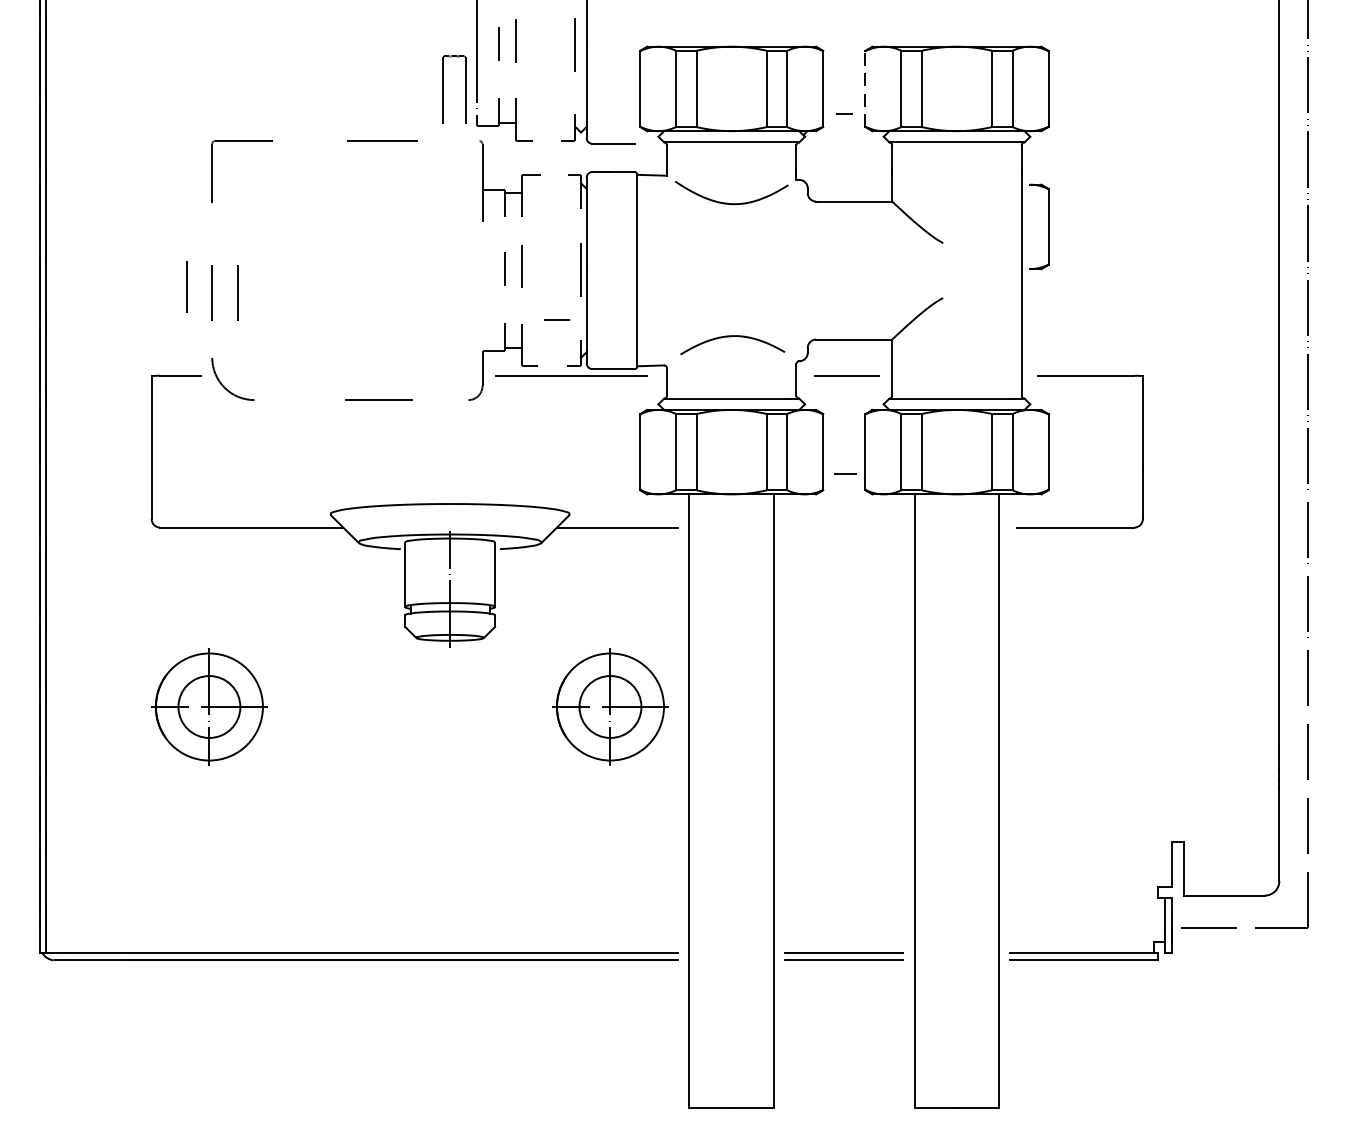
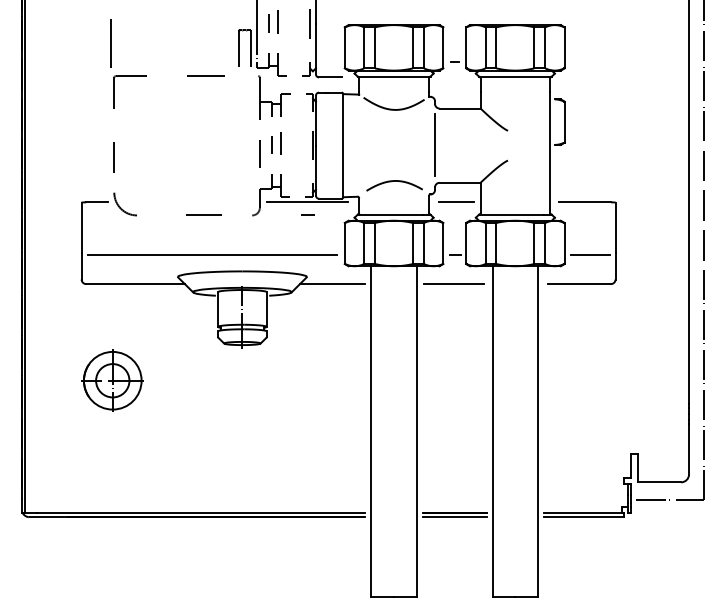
line: (205, 80) -> (110, 43), added
line: (866, 88) -> (466, 47), dashed -> solid
line: (808, 268) -> (435, 144), added
line: (186, 285) -> (259, 153), moved
line: (236, 292) -> (127, 157), removed
line: (556, 318) -> (307, 214), moved
line: (394, 474) -> (212, 255), added
line: (1096, 474) -> (590, 255), added
line: (842, 528) -> (453, 284), added
part: (609, 706) -> (328, 380), removed

